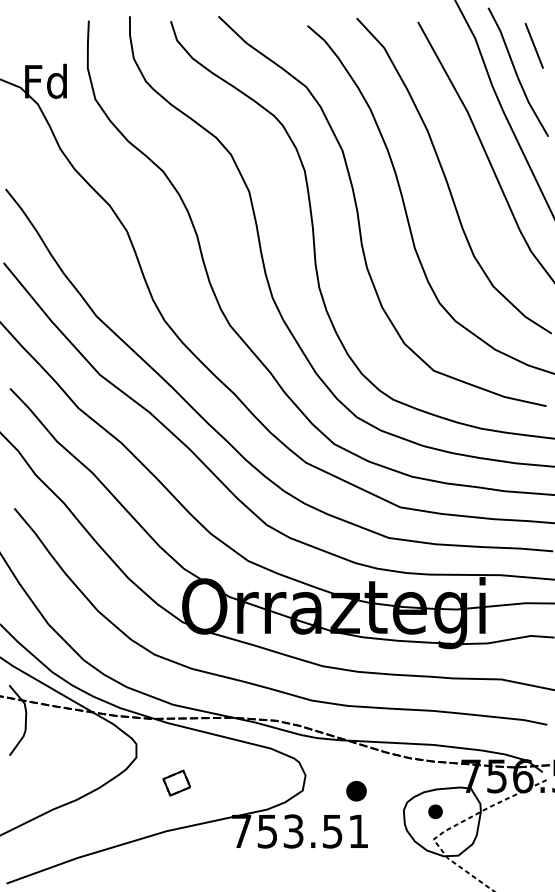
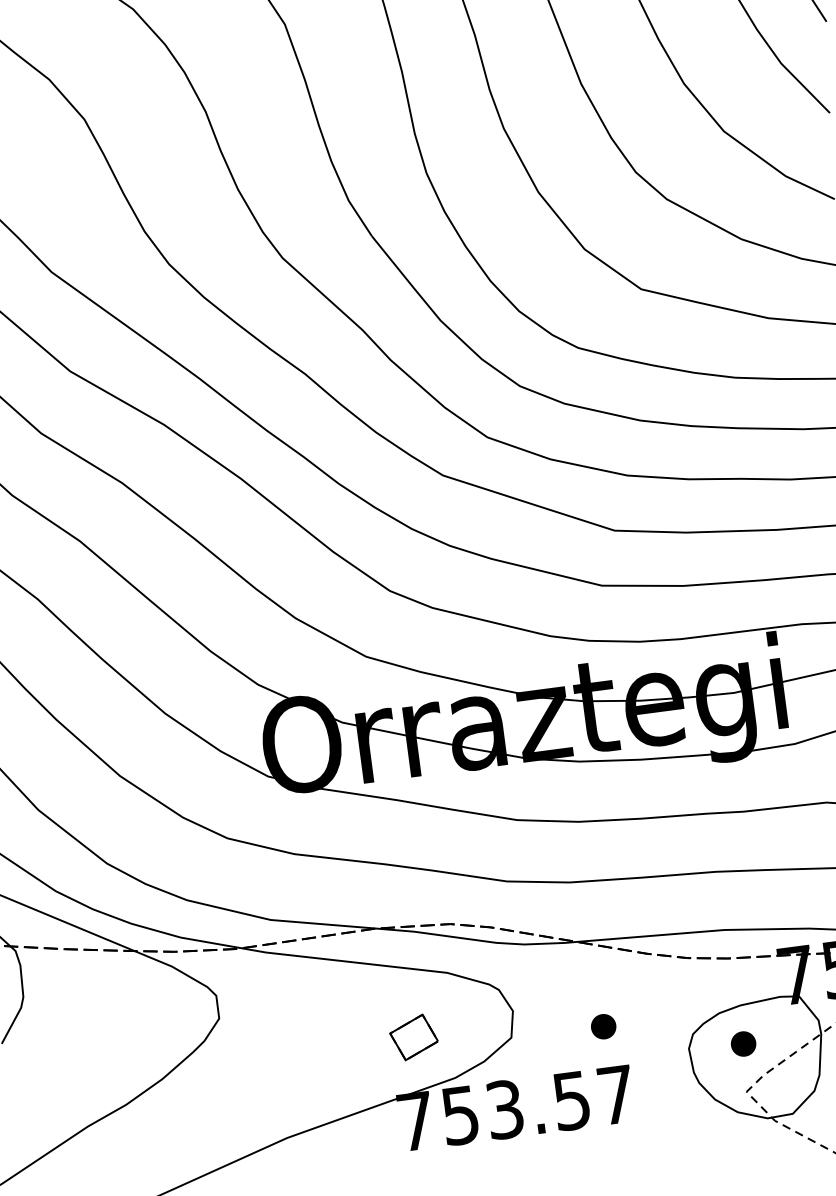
part: (176, 782) -> (413, 1036), moved
part: (356, 791) -> (603, 1027), size x0.71
text: (358, 830) -> (615, 1093), 753.51 -> 753.57

